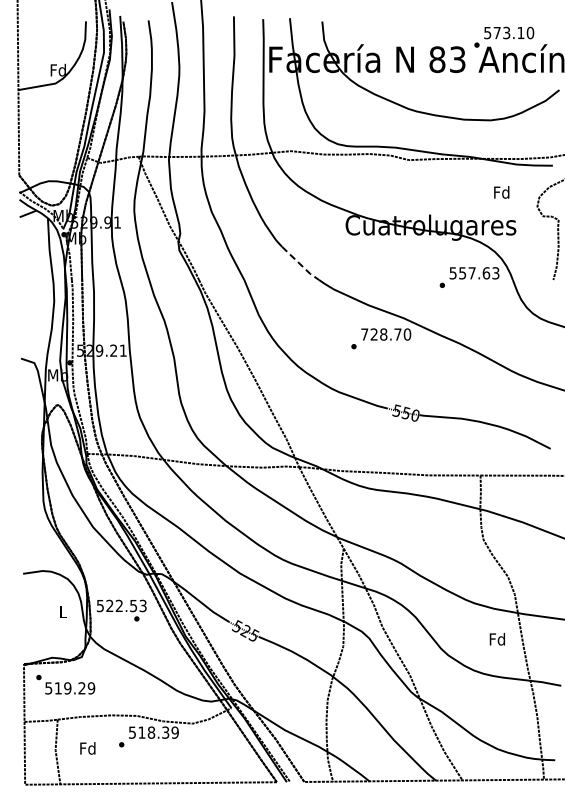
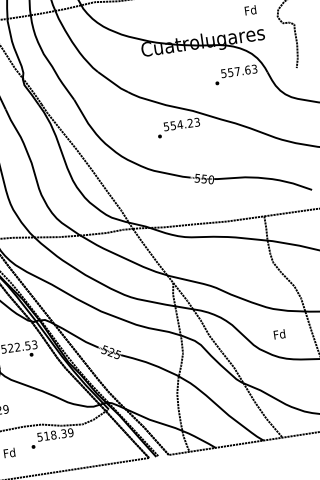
line: (300, 264) -> (113, 82), dashed -> solid
text: (386, 334) -> (182, 124), 728.70 -> 554.23
text: (496, 638) -> (278, 333), moved

